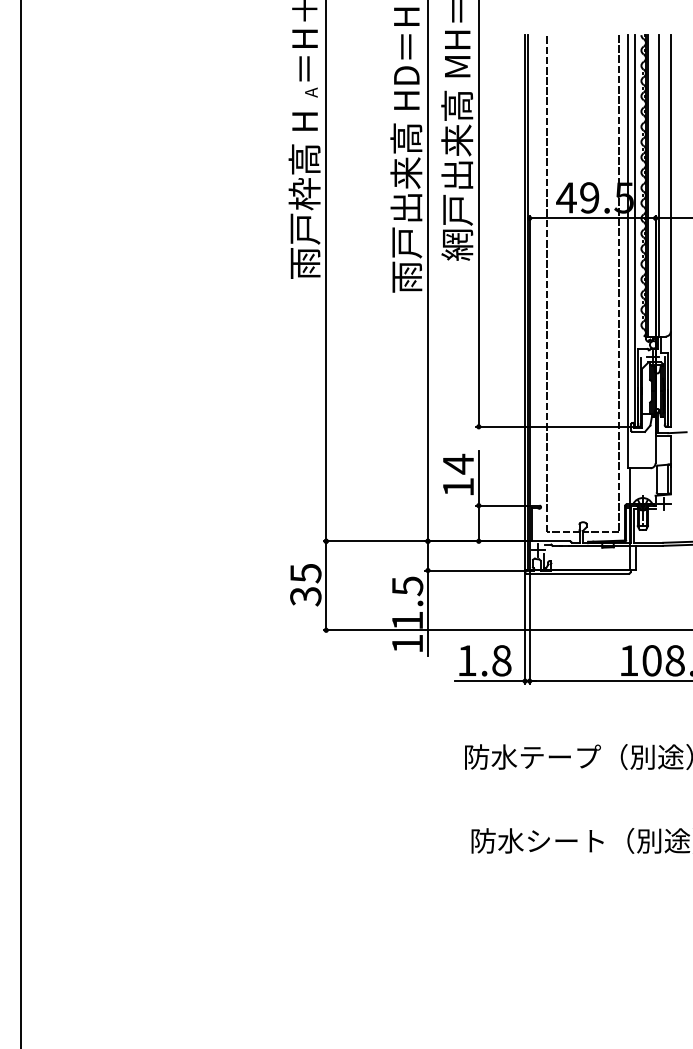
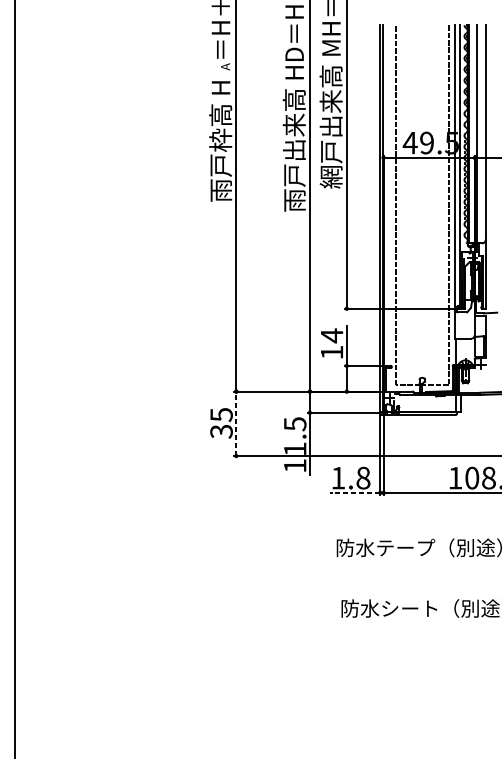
line: (326, 585) -> (236, 423), solid -> dashed
line: (490, 681) -> (355, 493), solid -> dashed

